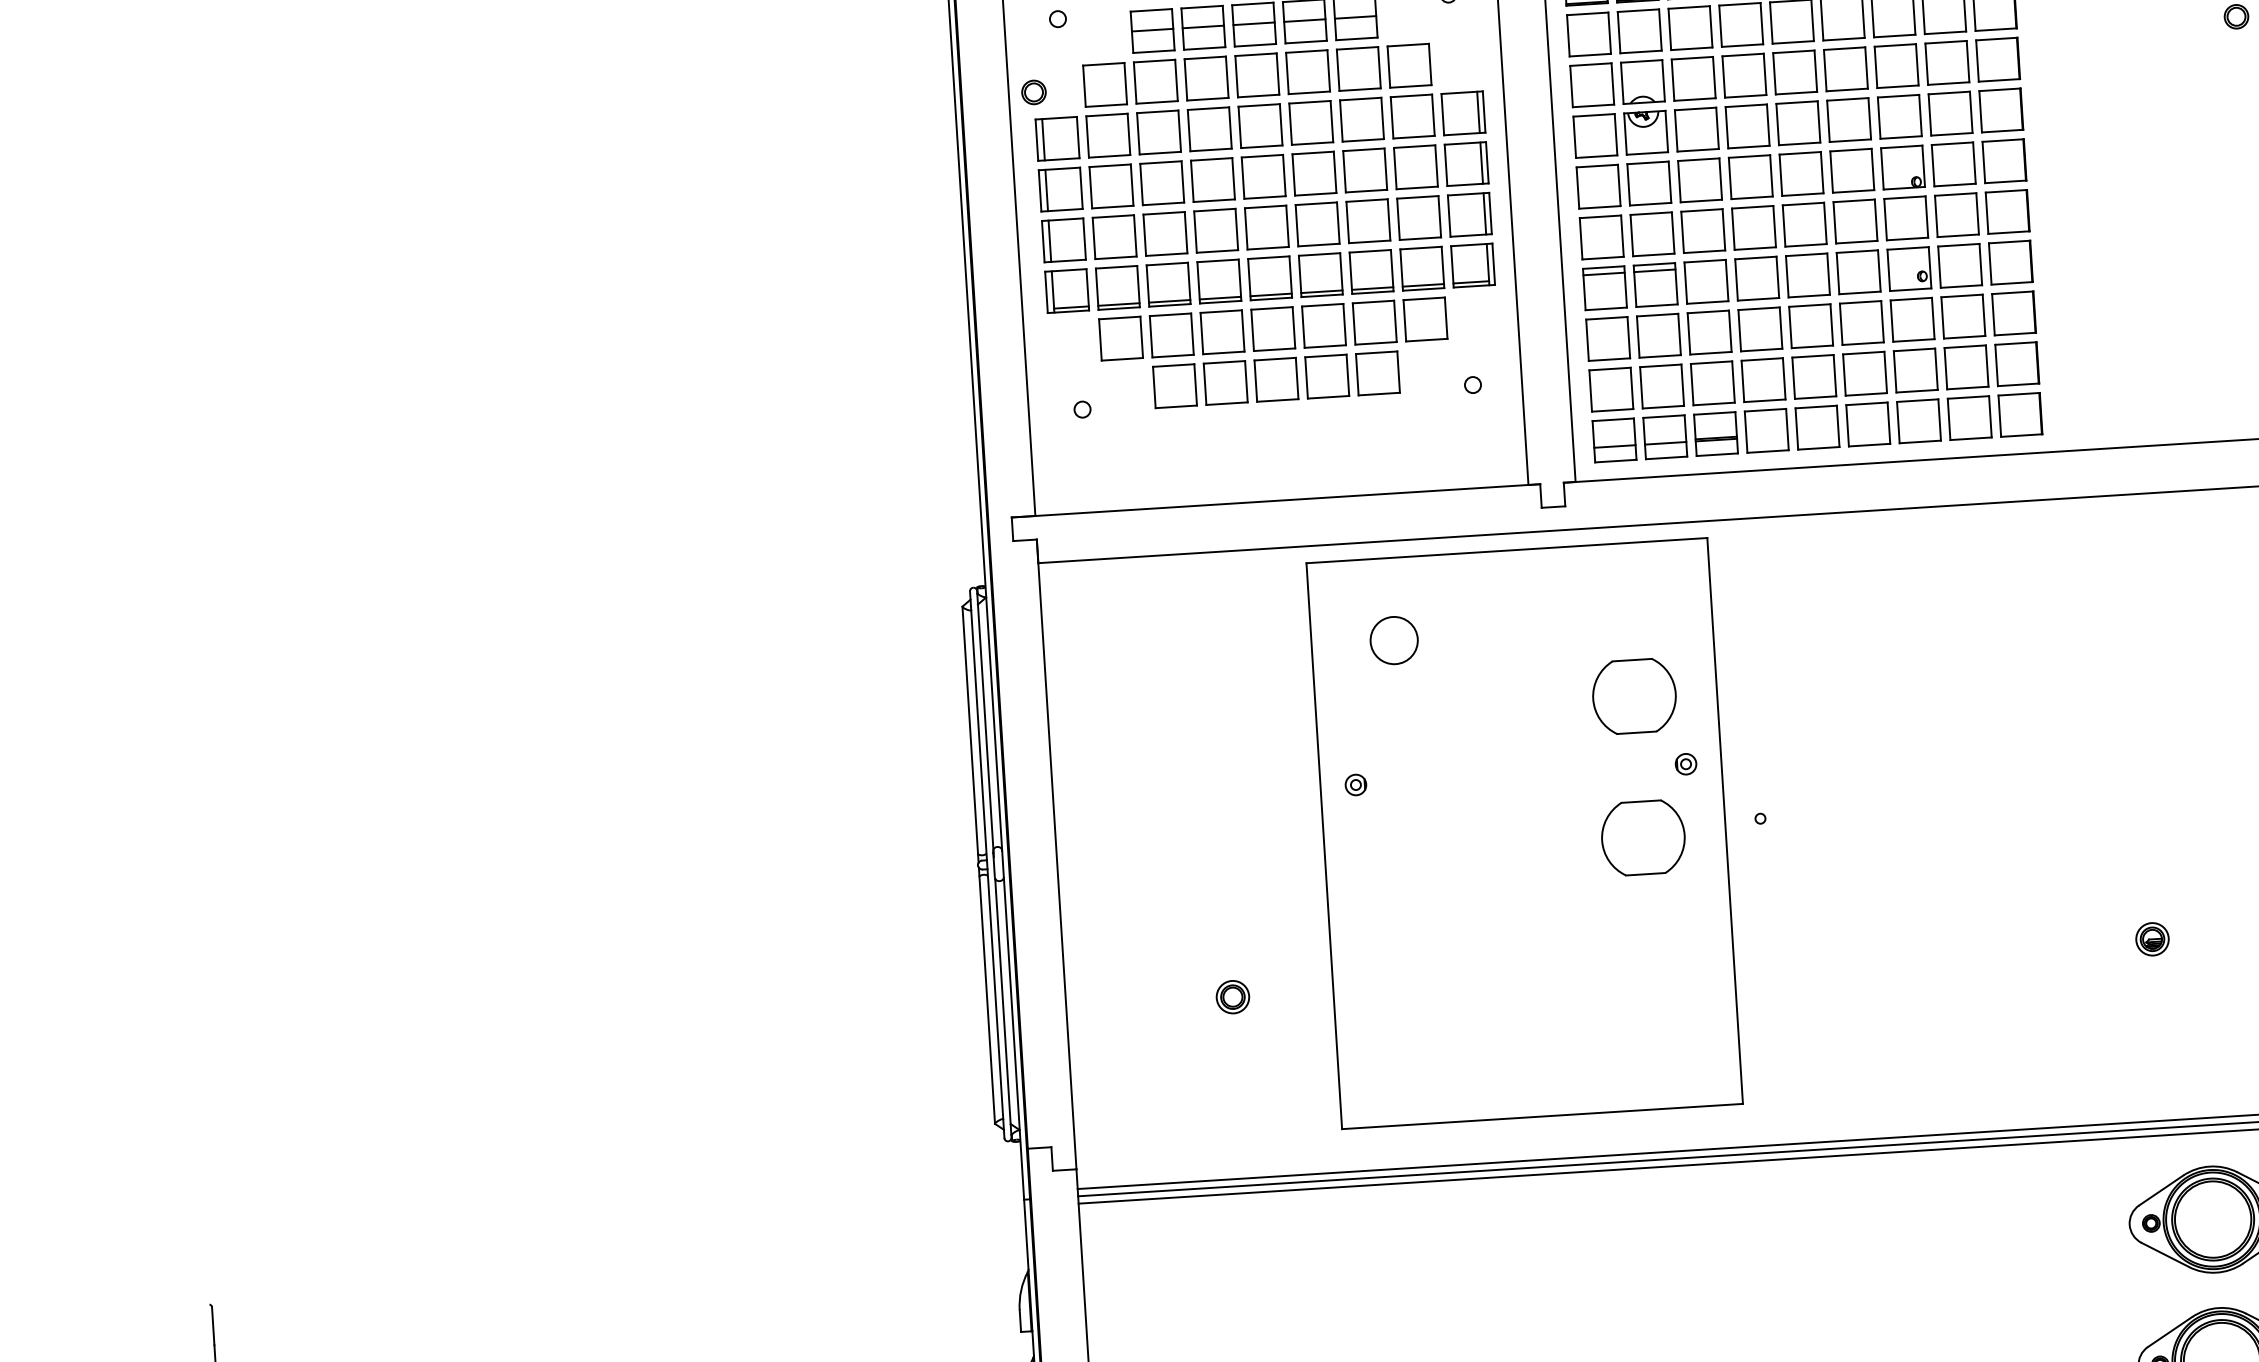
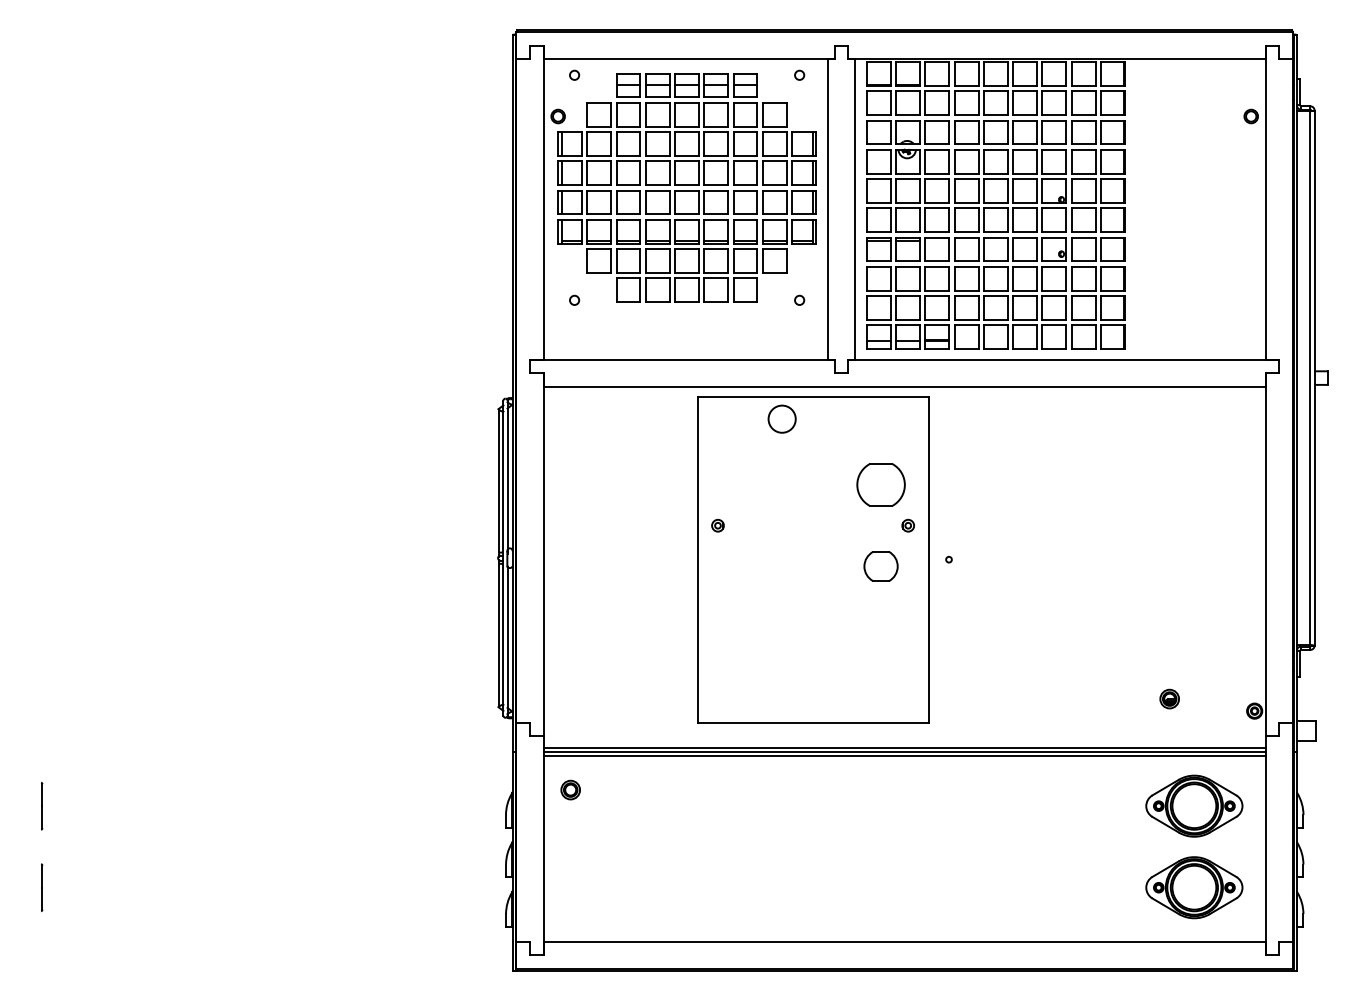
circle: (1392, 639) -> (781, 418), moved
part: (1642, 837) -> (880, 566), size x0.7
part: (2152, 938) -> (1169, 698), moved
part: (1232, 996) -> (570, 789), moved

